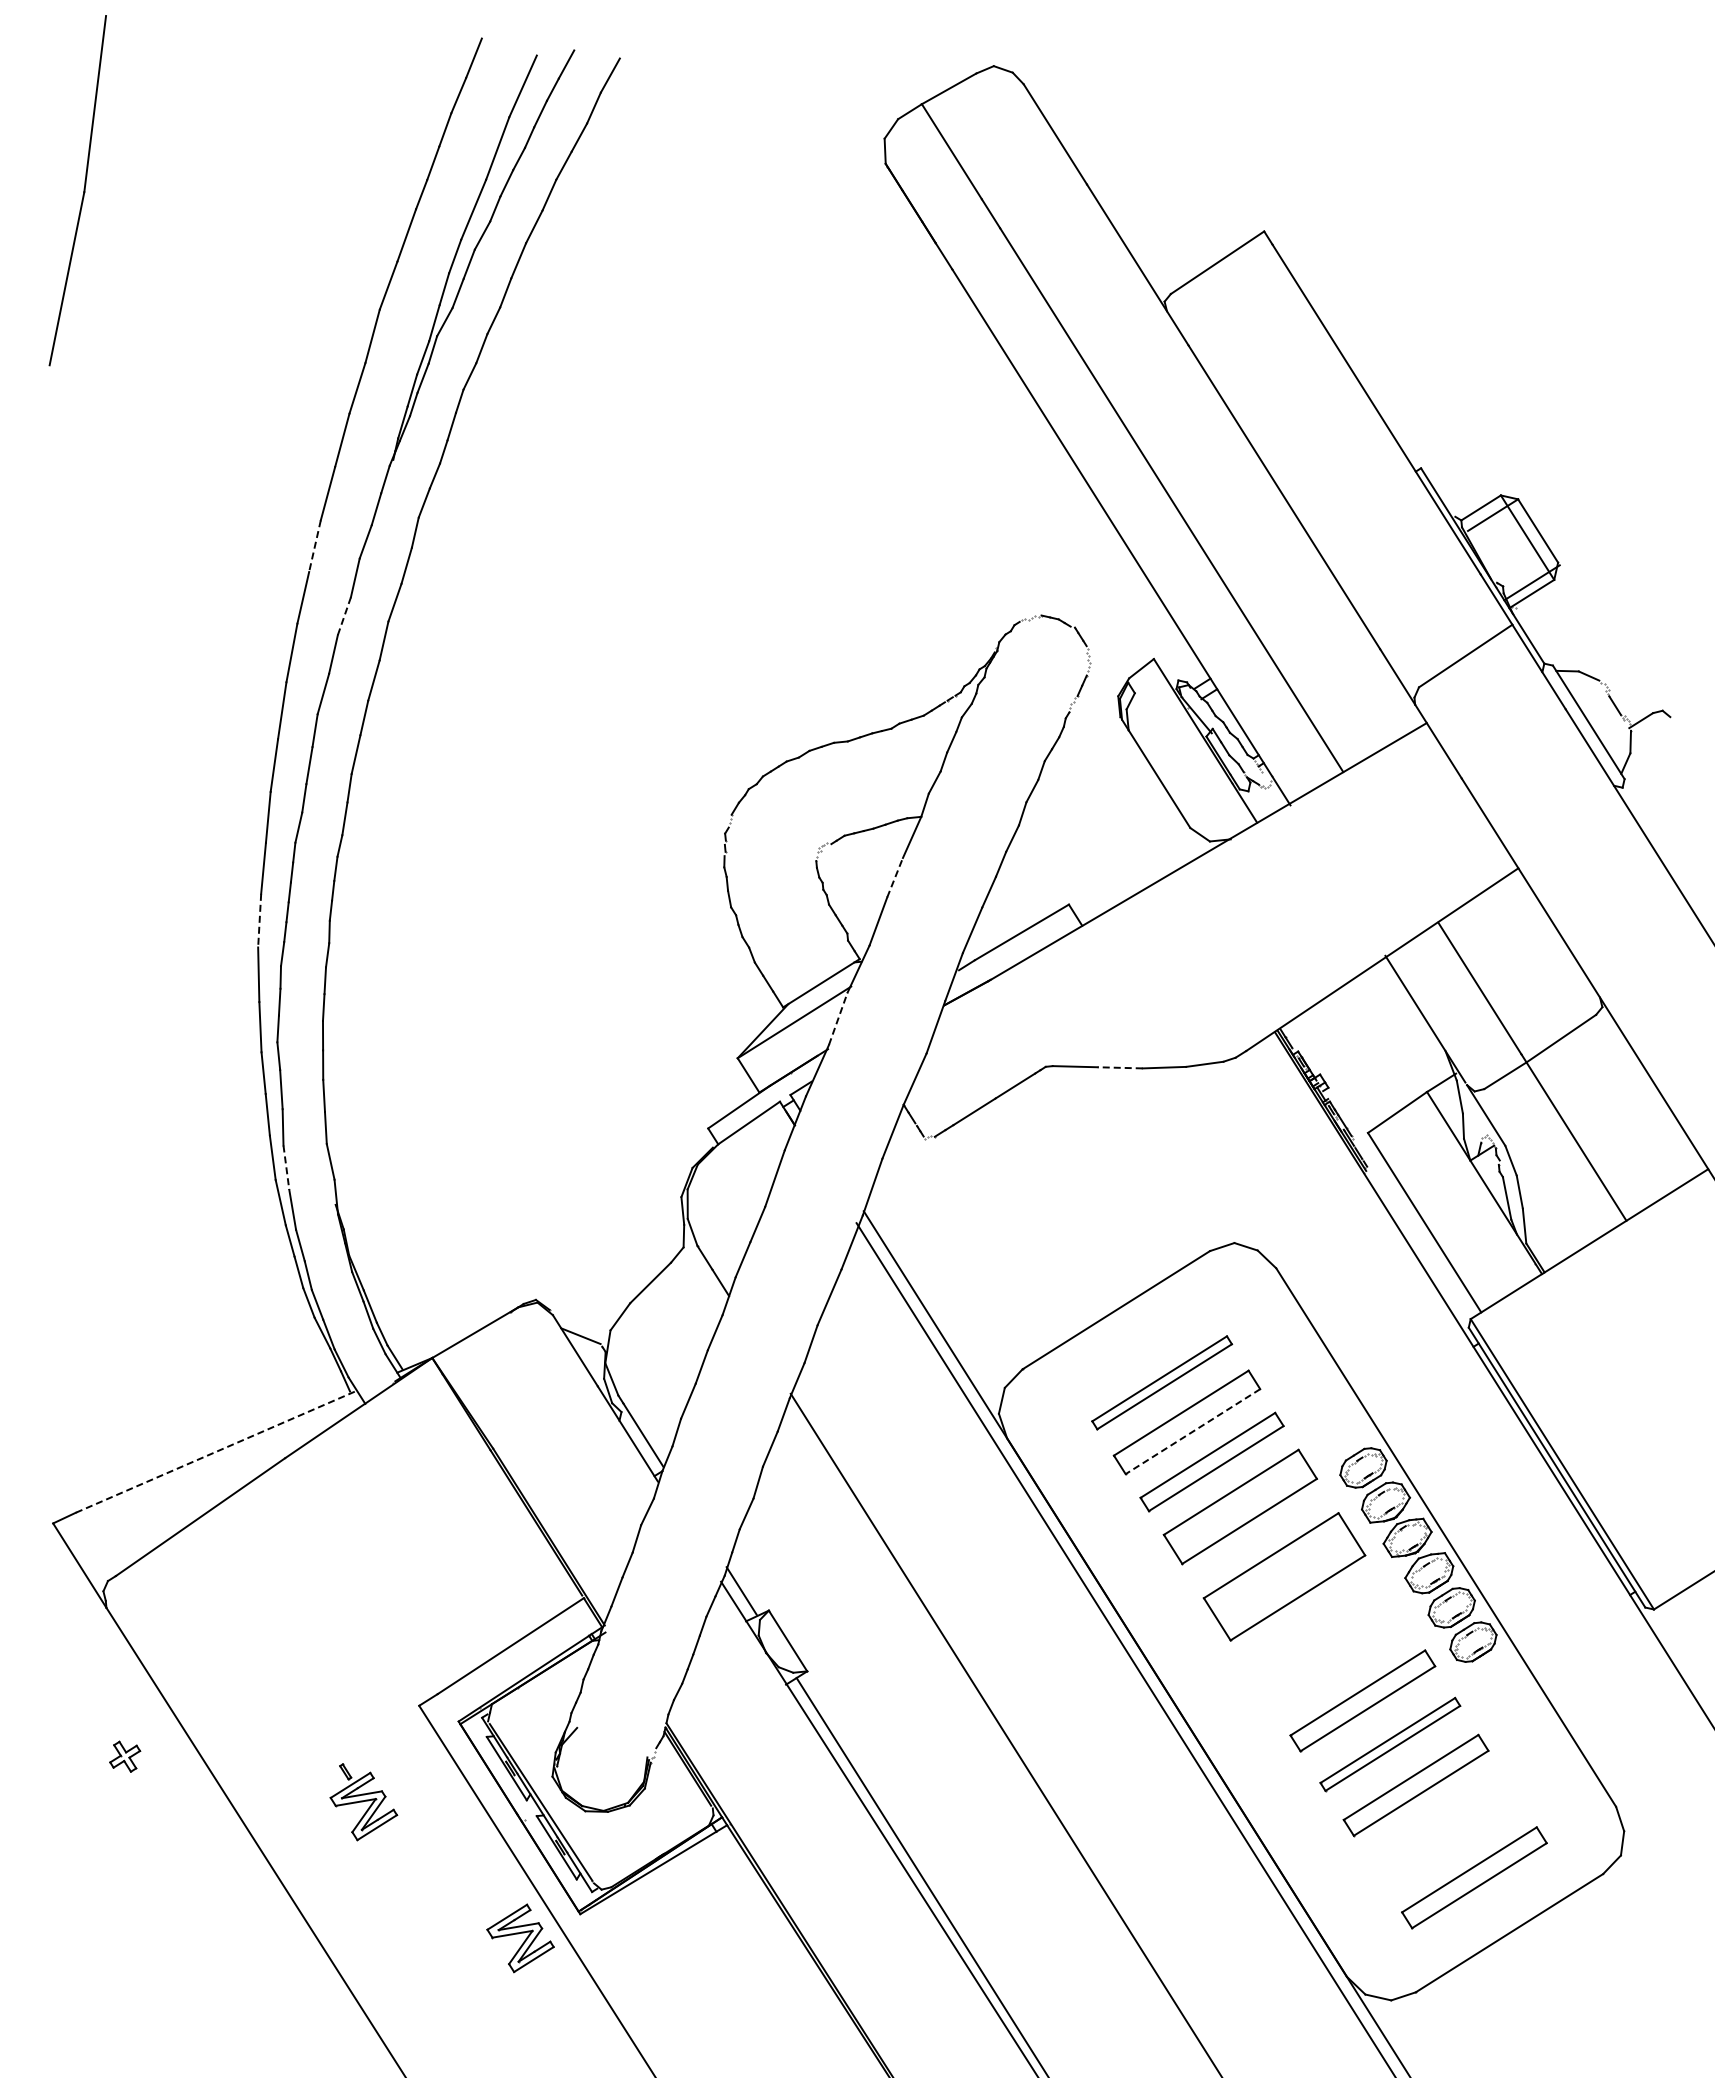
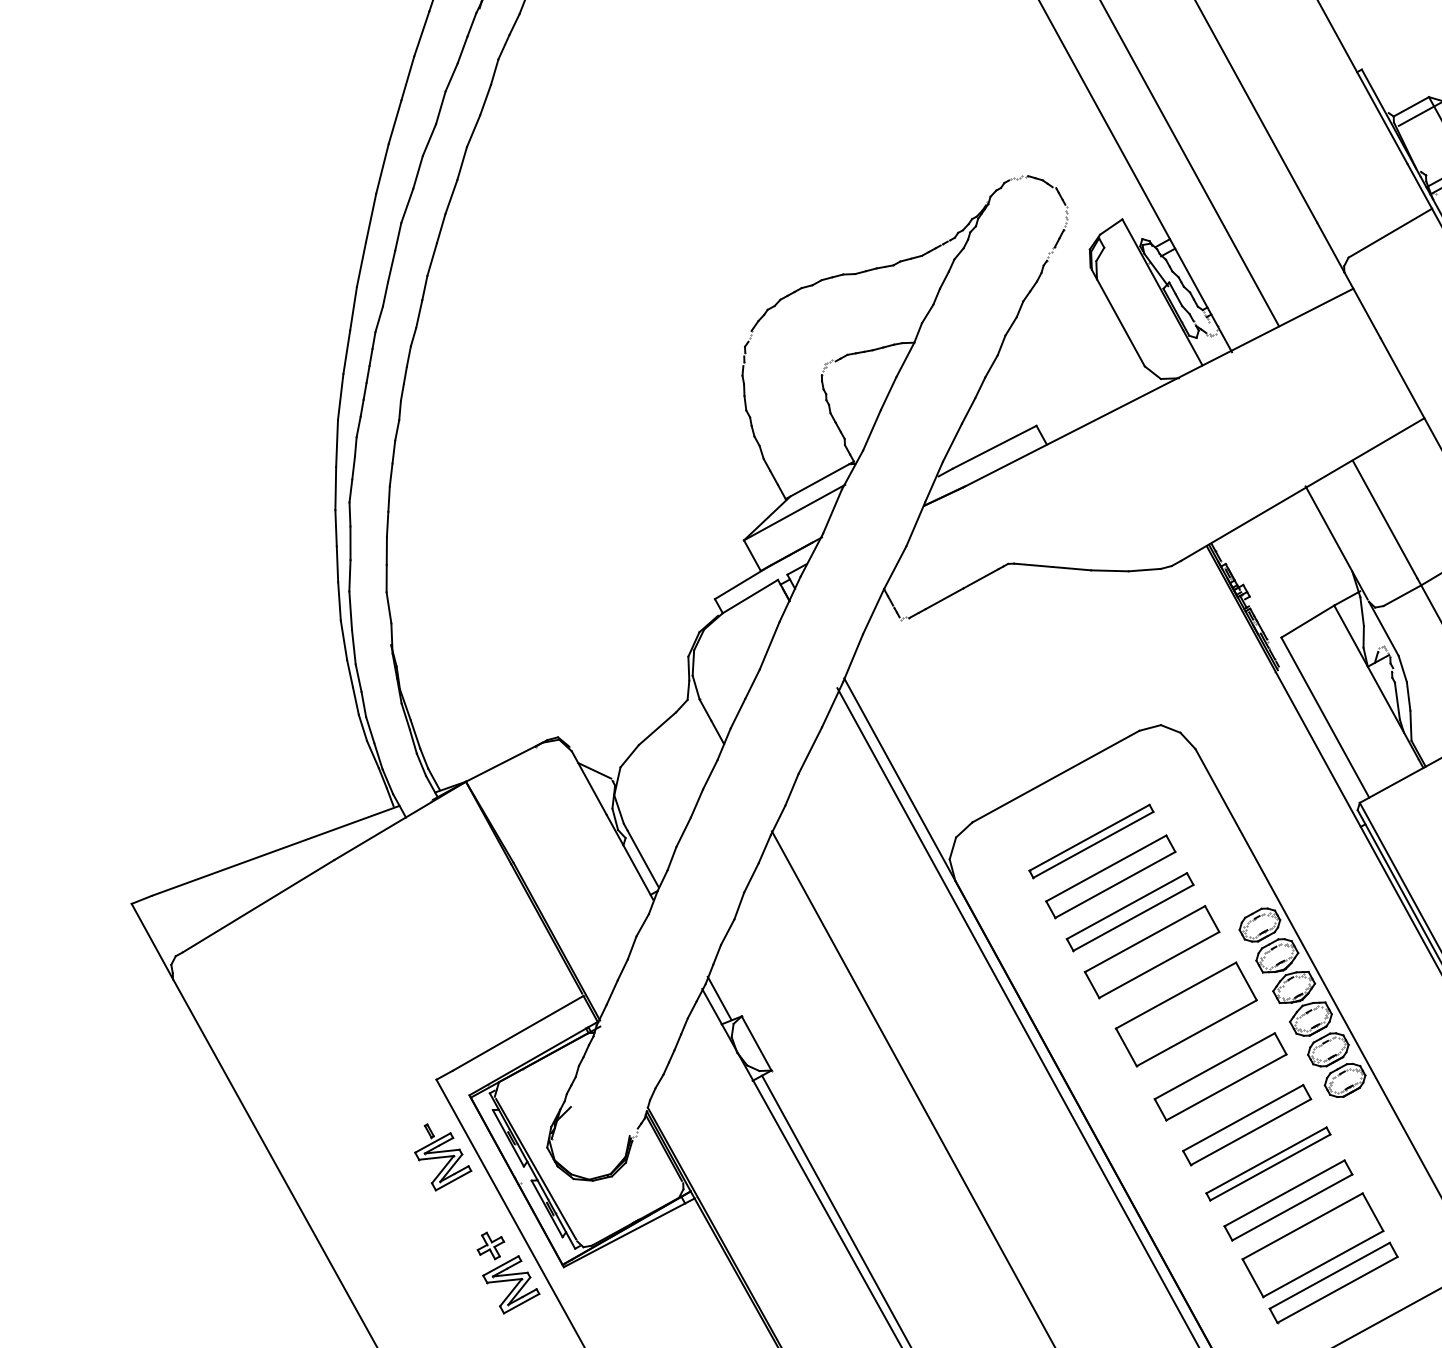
line: (314, 546) -> (407, 78), dashed -> solid
line: (344, 616) -> (429, 140), dashed -> solid
line: (895, 877) -> (889, 393), dashed -> solid
line: (259, 920) -> (340, 396), dashed -> solid
line: (838, 1018) -> (832, 511), dashed -> solid
line: (1120, 1067) -> (1072, 568), dashed -> solid
line: (286, 1168) -> (350, 611), dashed -> solid
line: (1192, 1431) -> (1114, 884), dashed -> solid
line: (216, 1451) -> (275, 850), dashed -> solid
part: (1328, 1646) -> (1220, 1076), added
part: (125, 1756) -> (491, 1245), moved
part: (363, 1802) -> (443, 1158), moved
part: (1447, 1835) -> (1312, 1245), added

